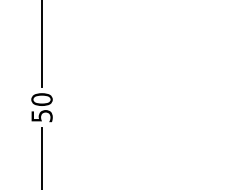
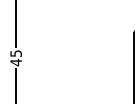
text: (40, 108) -> (15, 58), 50 -> 45

